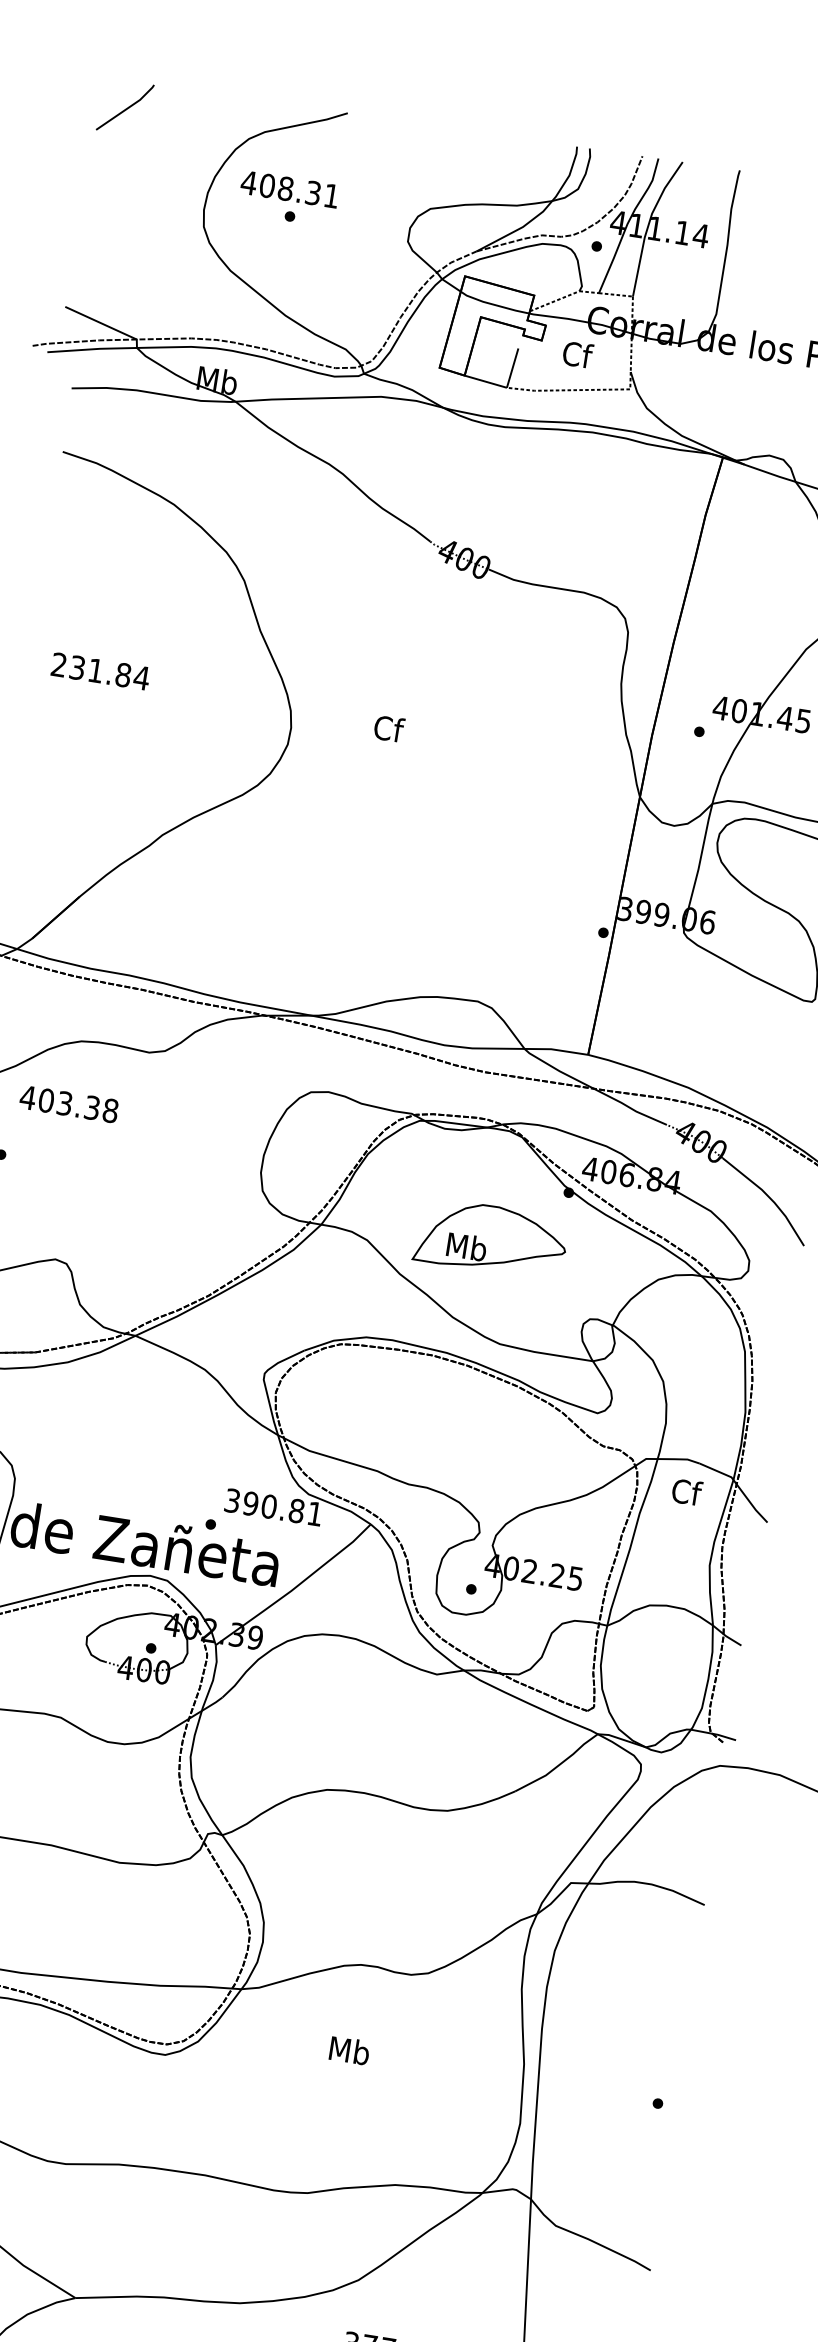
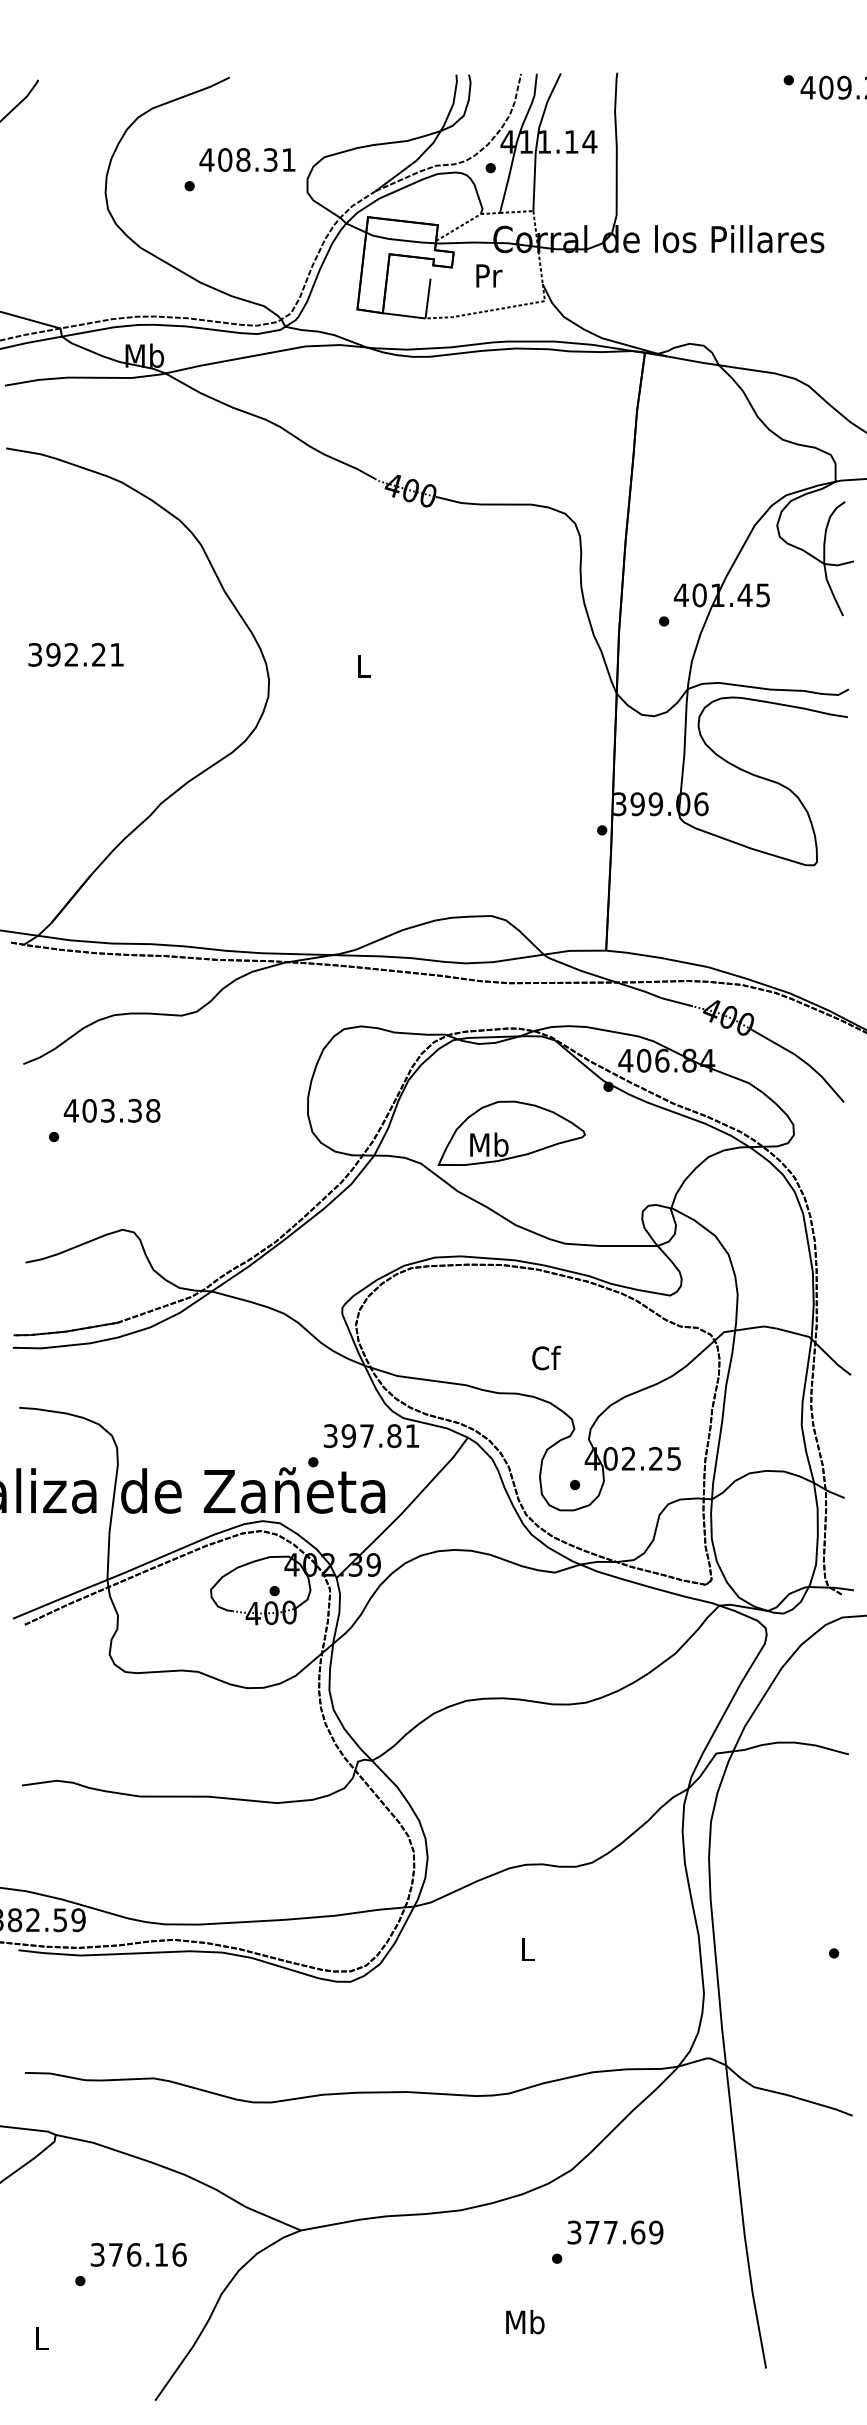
text: (290, 188) -> (247, 159), moved
text: (577, 354) -> (488, 275), Cf -> Pr
text: (100, 671) -> (76, 654), 231.84 -> 392.21
text: (388, 728) -> (363, 665), Cf -> L
text: (68, 1103) -> (111, 1110), moved
part: (491, 1238) -> (511, 1132), moved
text: (687, 1491) -> (546, 1357), moved
text: (269, 1507) -> (367, 1436), 390.81 -> 397.81
text: (350, 2050) -> (528, 1949), Mb -> L

